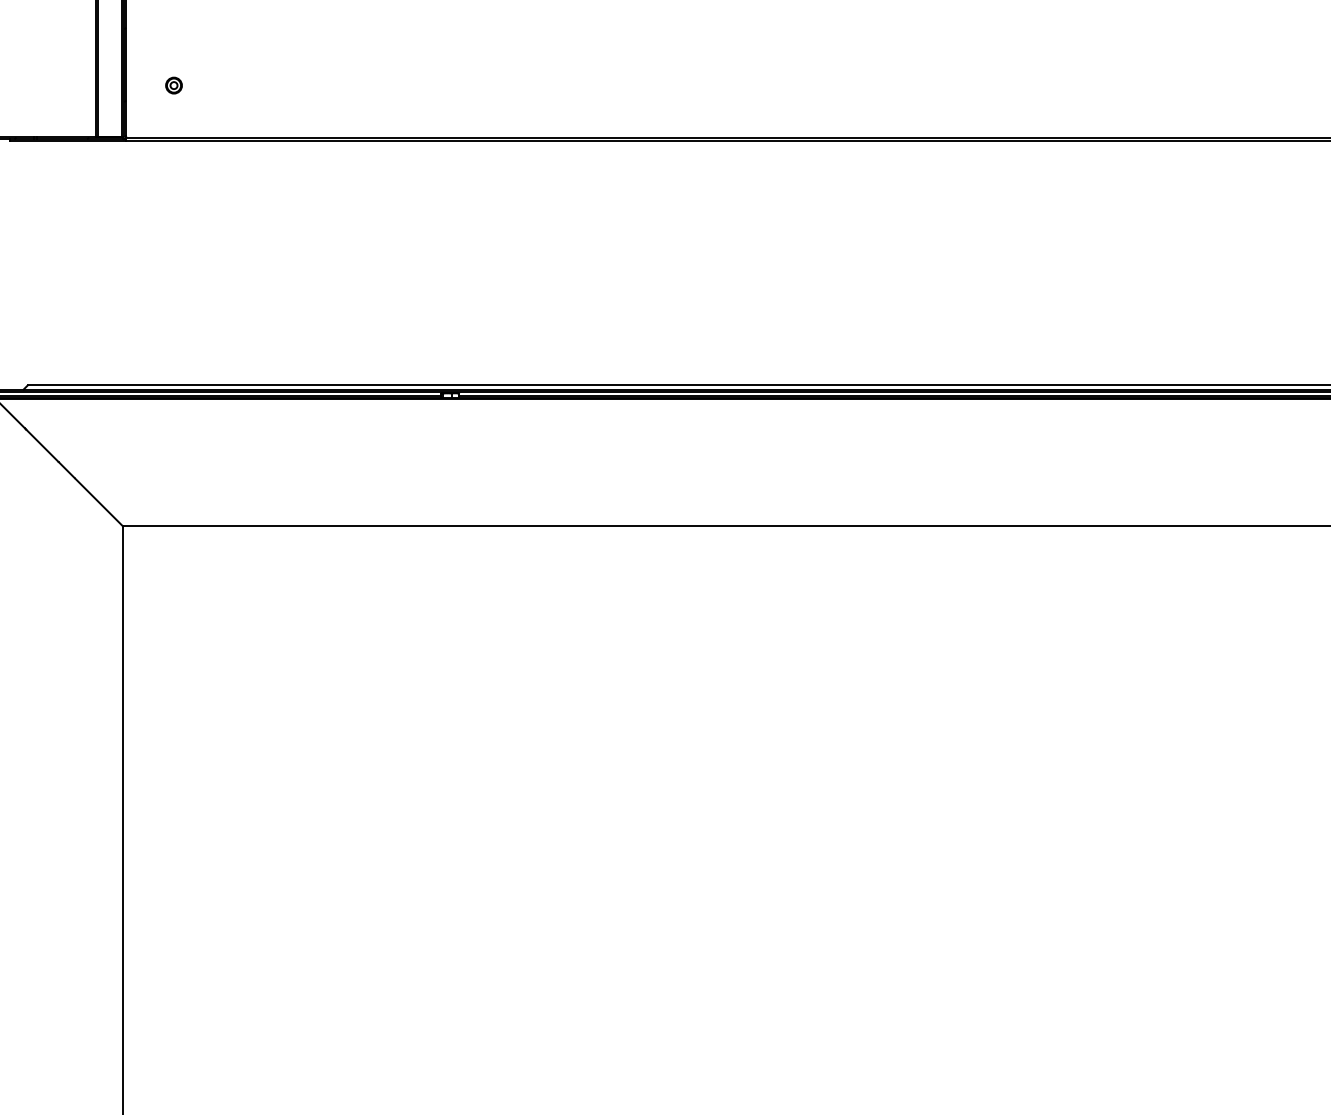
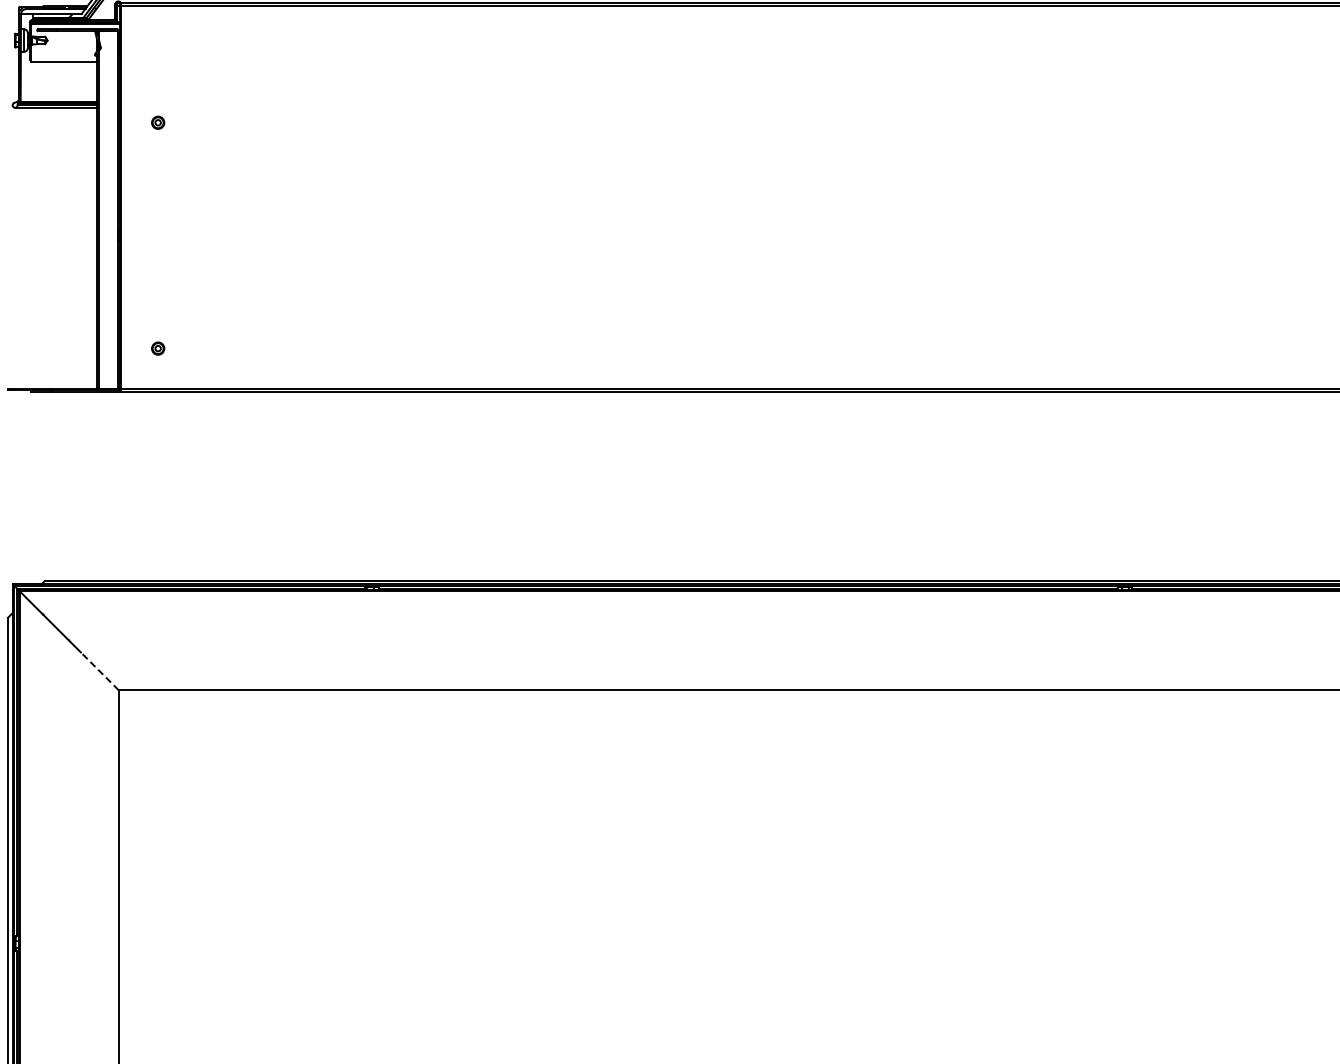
line: (98, 502) -> (99, 671), solid -> dashed

